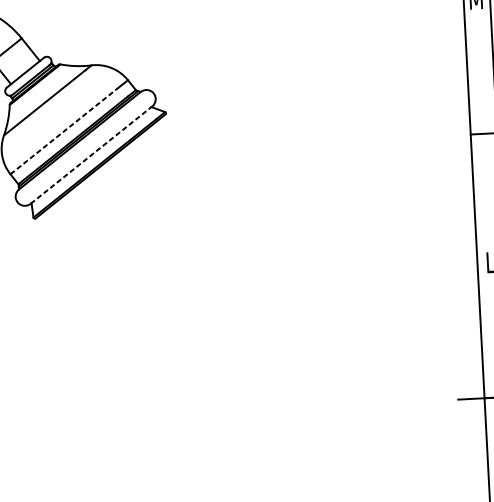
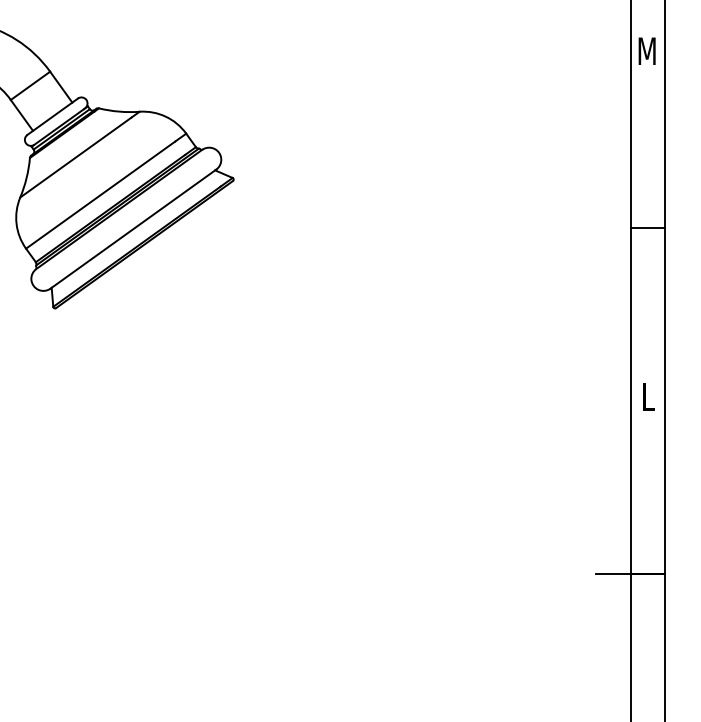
line: (65, 130) -> (100, 195), dashed -> solid
line: (91, 154) -> (133, 228), dashed -> solid

